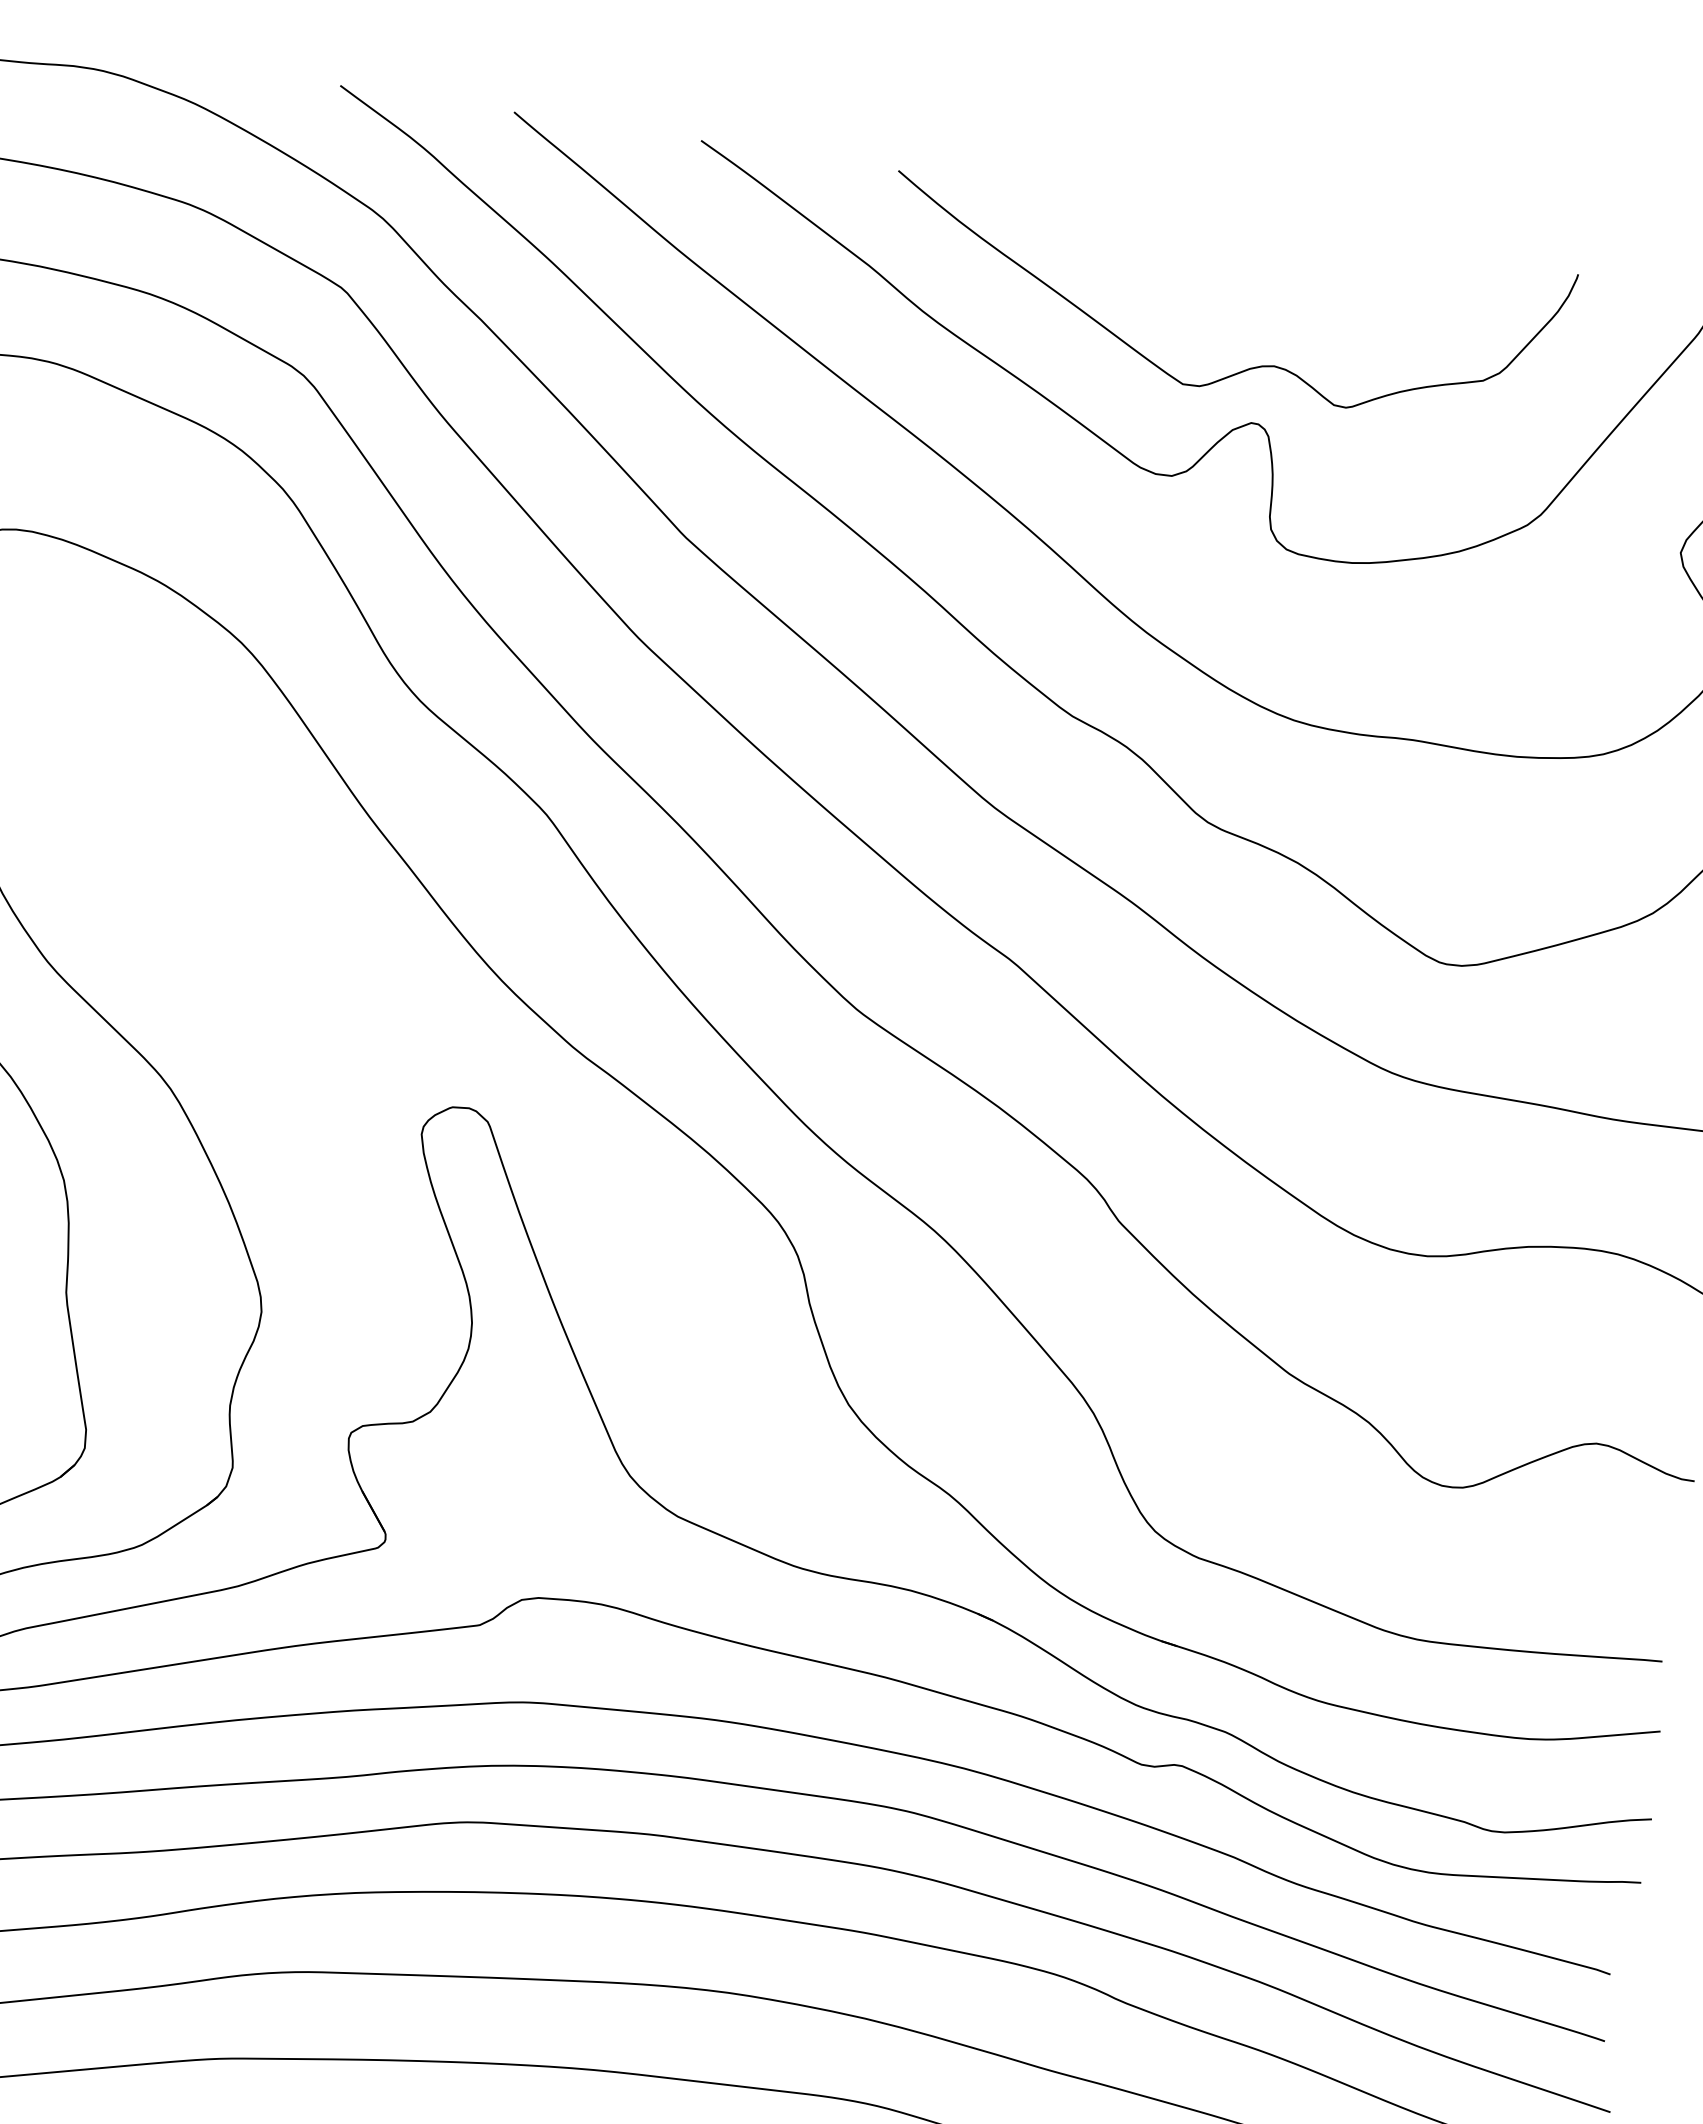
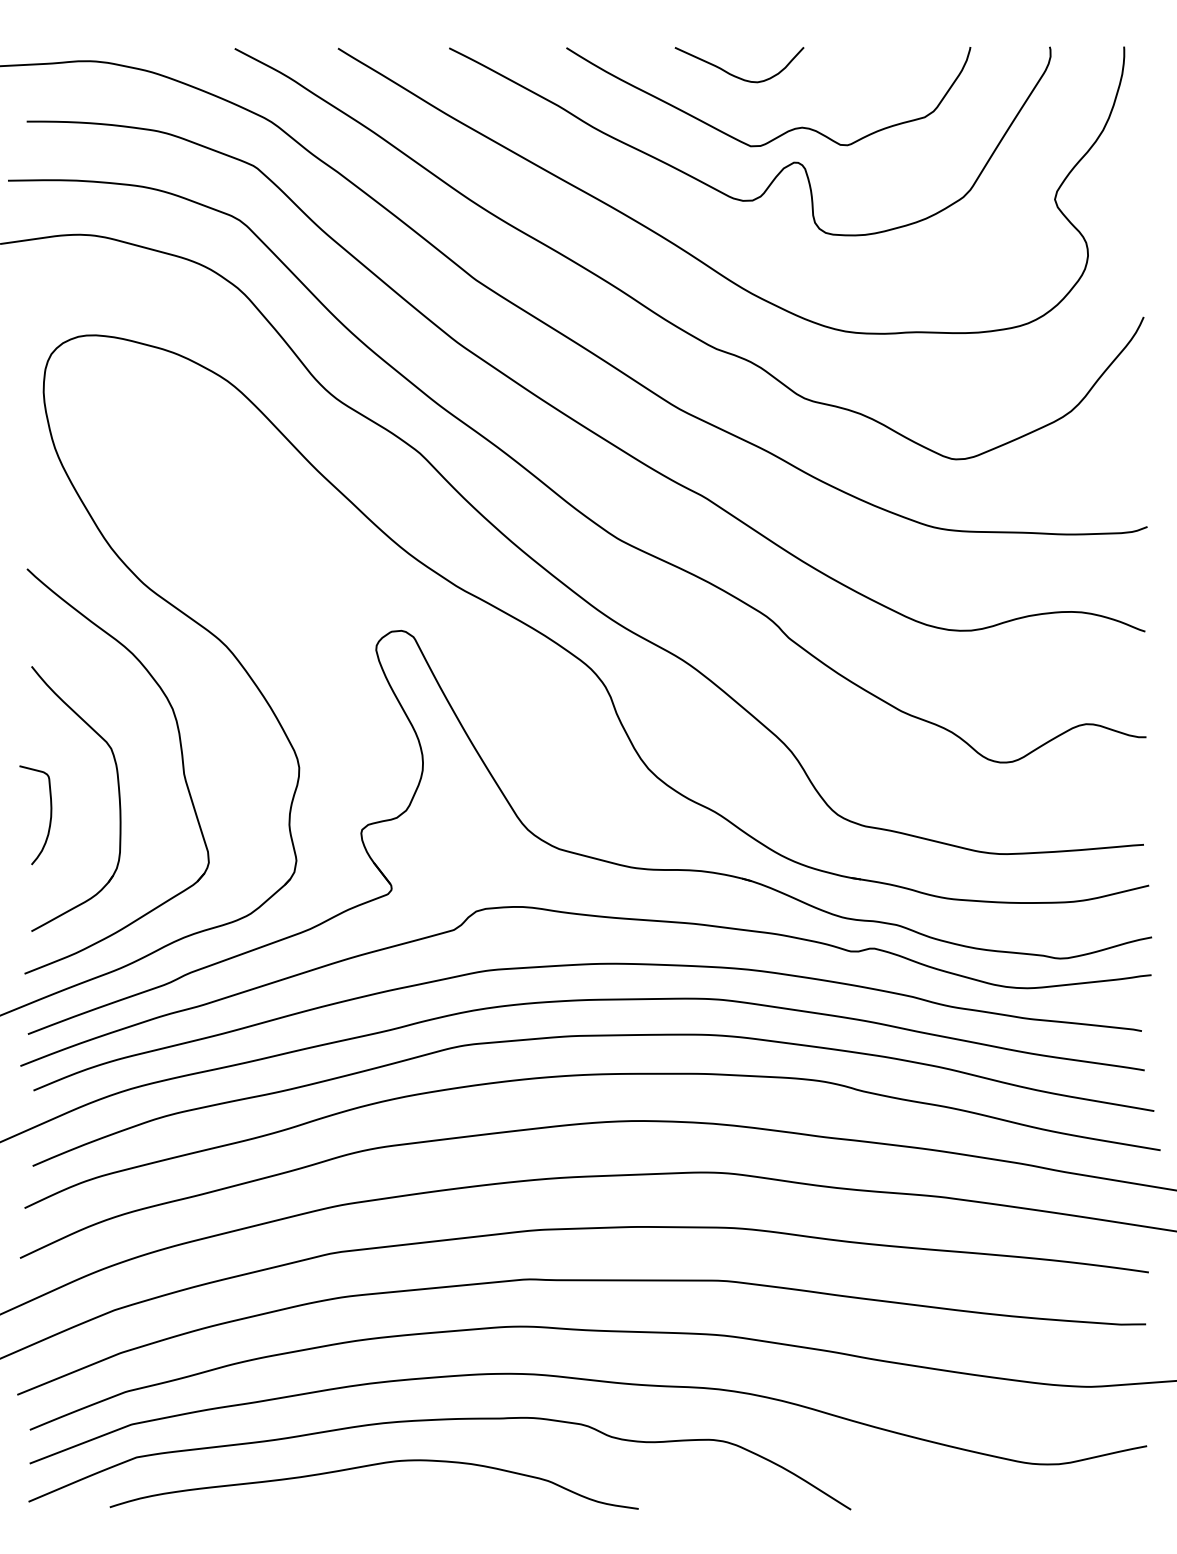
curve: (1175, 261) -> (735, 75), added

